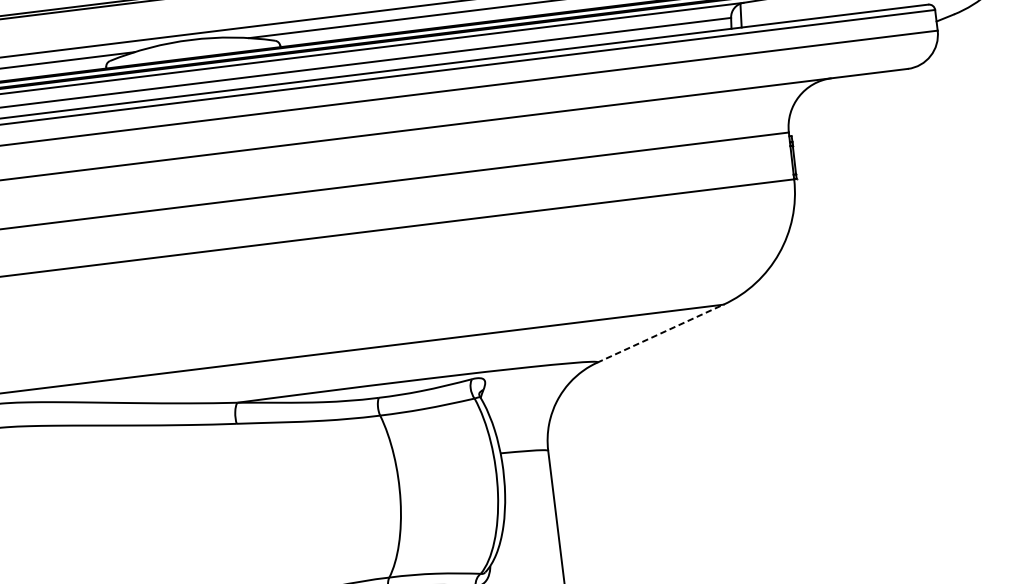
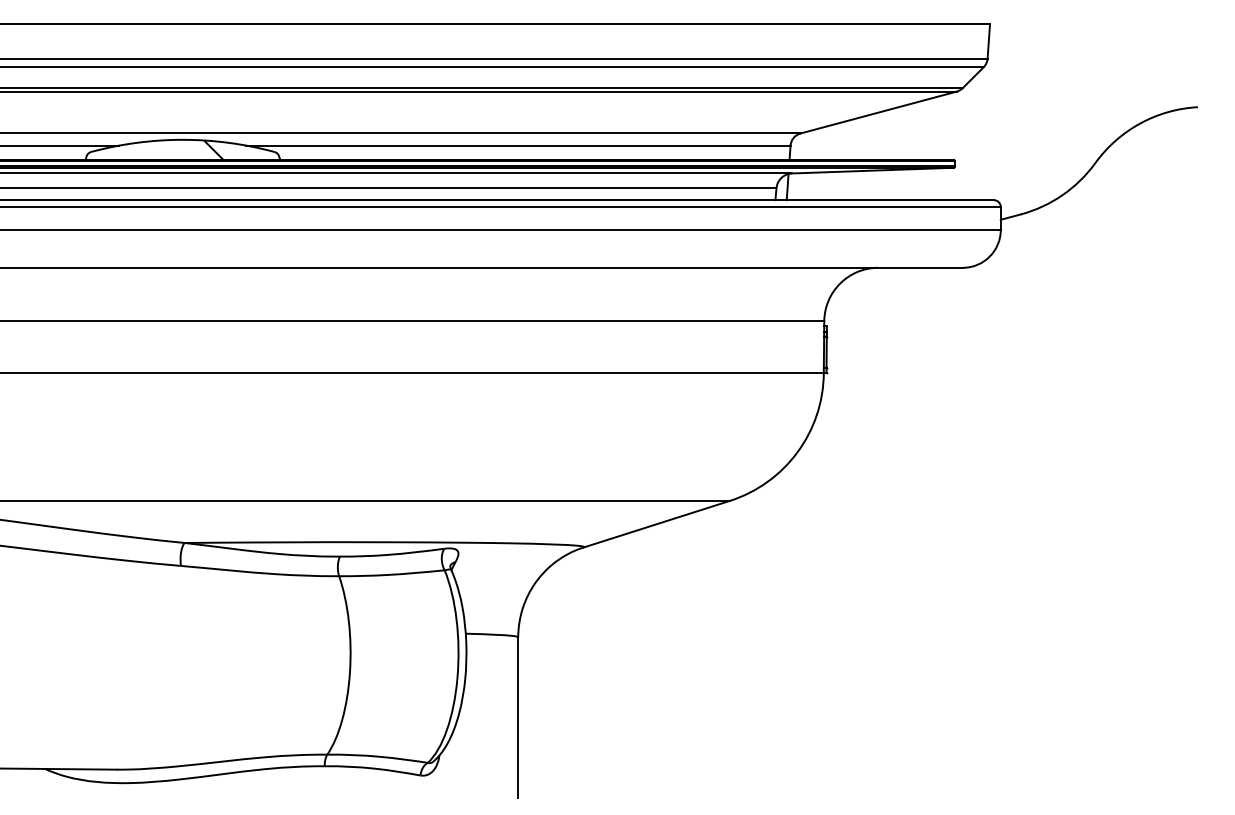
hatch: (219, 45) -> (213, 149), added
line: (660, 333) -> (656, 524), dashed -> solid

